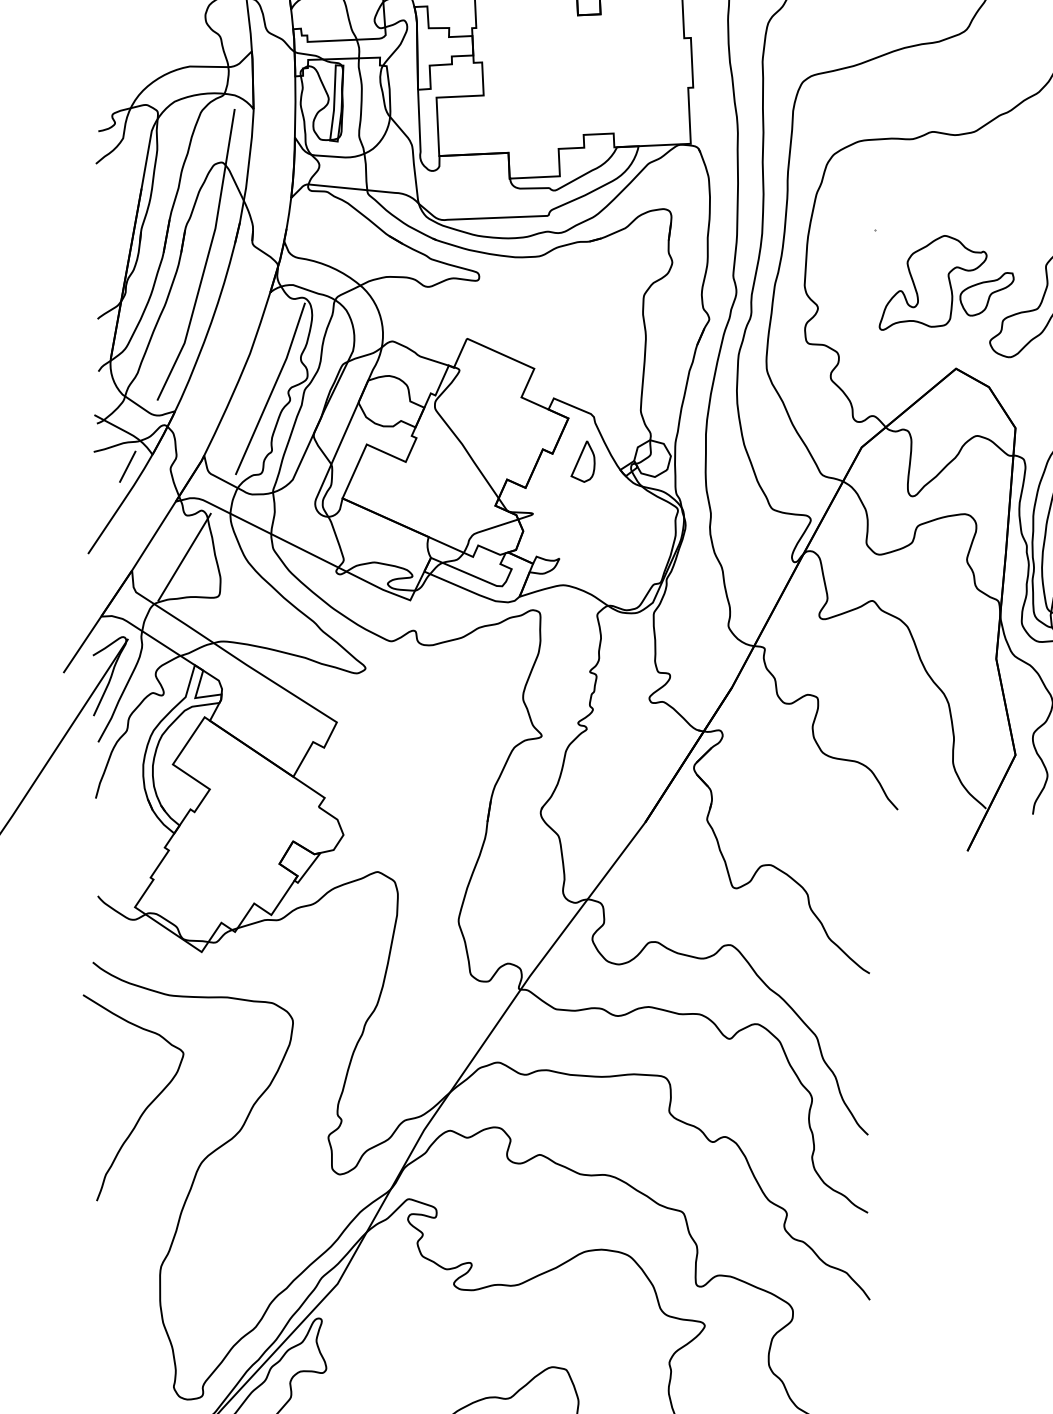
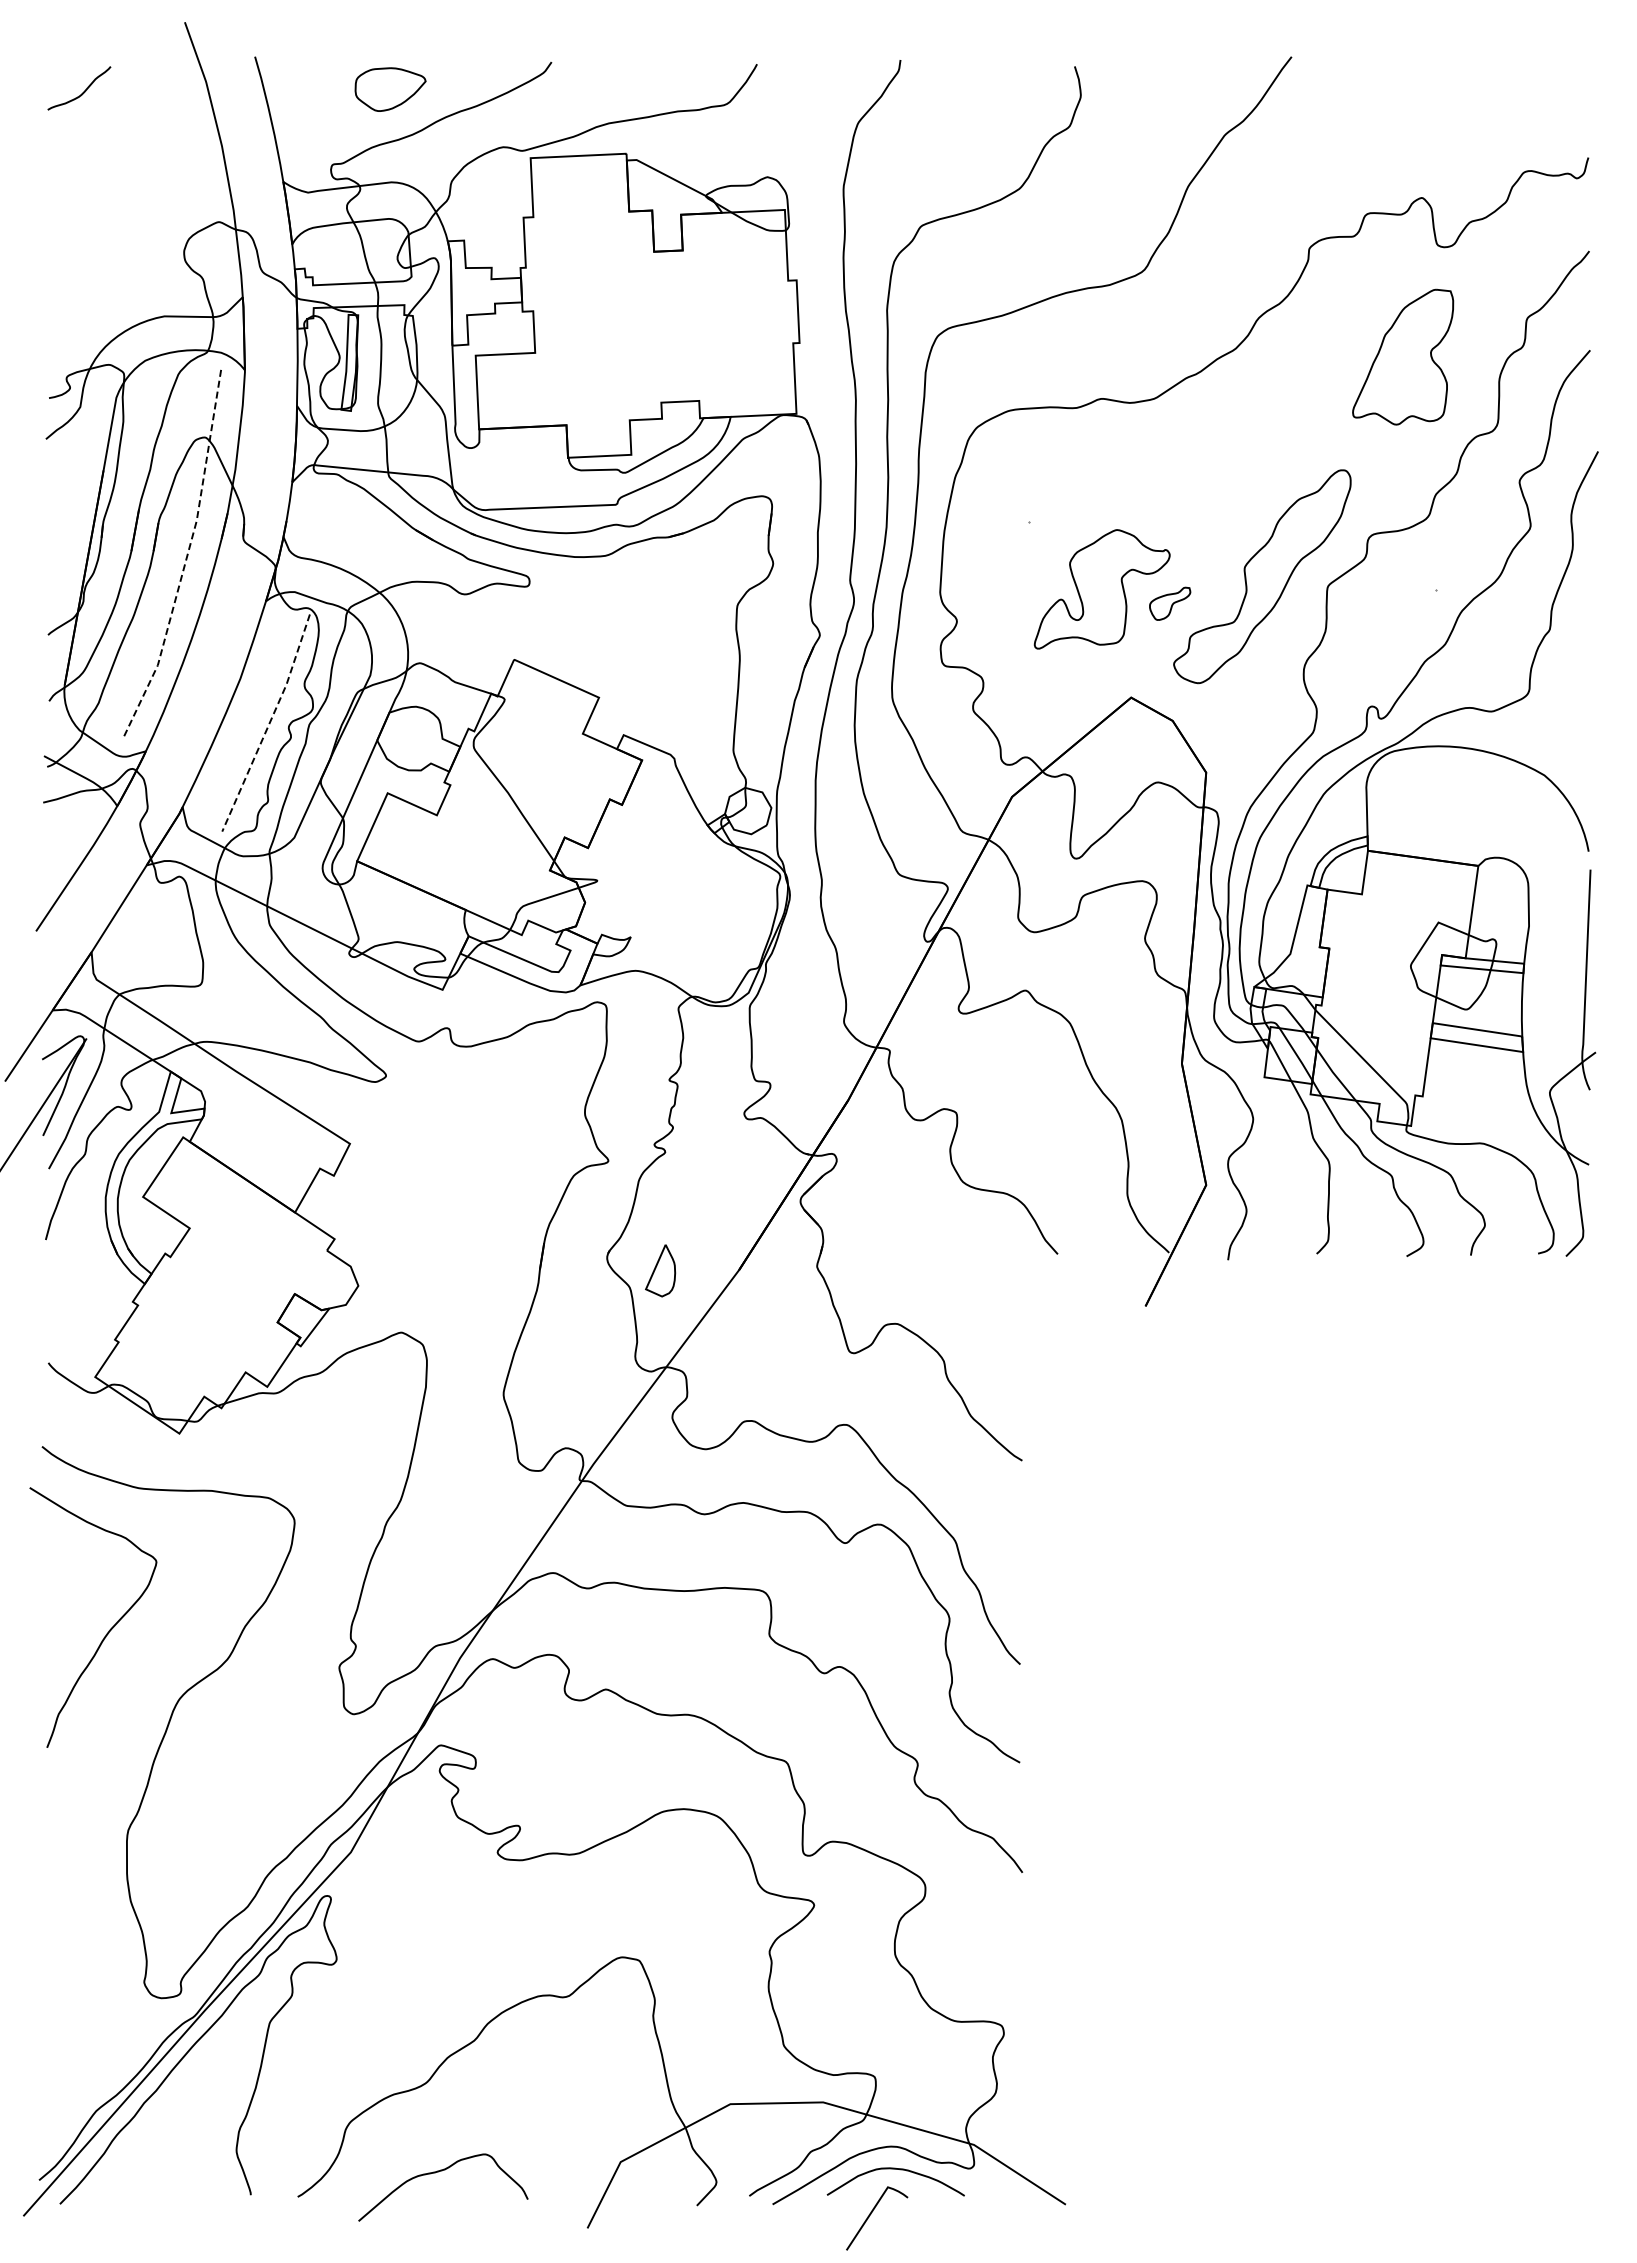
line: (207, 258) -> (186, 558), solid -> dashed
part: (986, 294) -> (1169, 603), size x0.6
line: (273, 389) -> (269, 723), solid -> dashed
part: (583, 461) -> (660, 1270), moved
line: (127, 466) -> (85, 821), removed
line: (184, 557) -> (157, 935), removed

